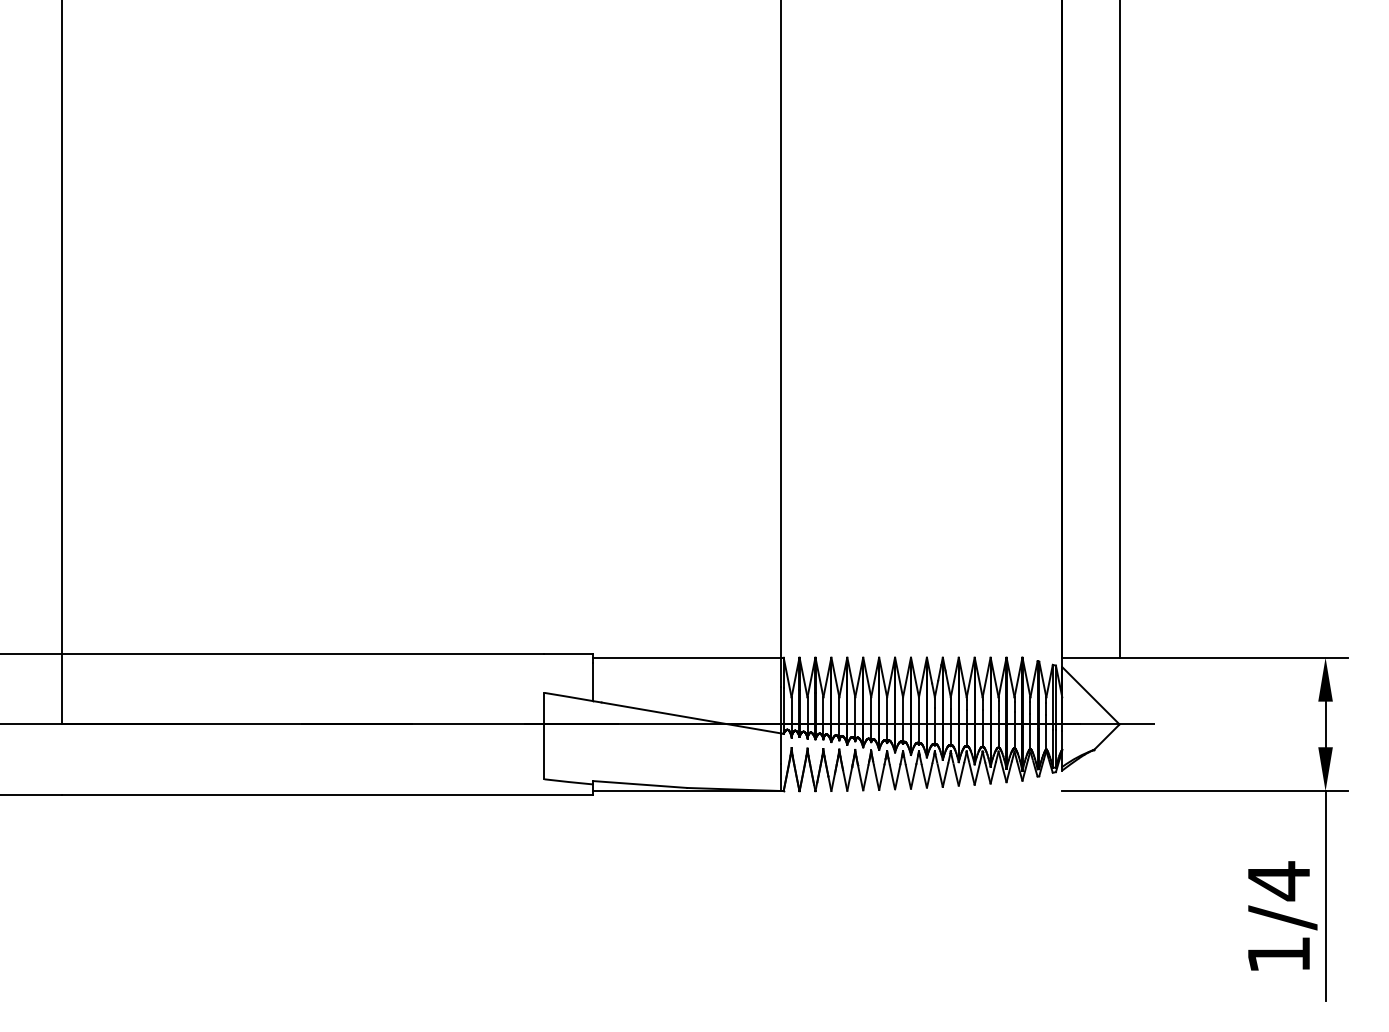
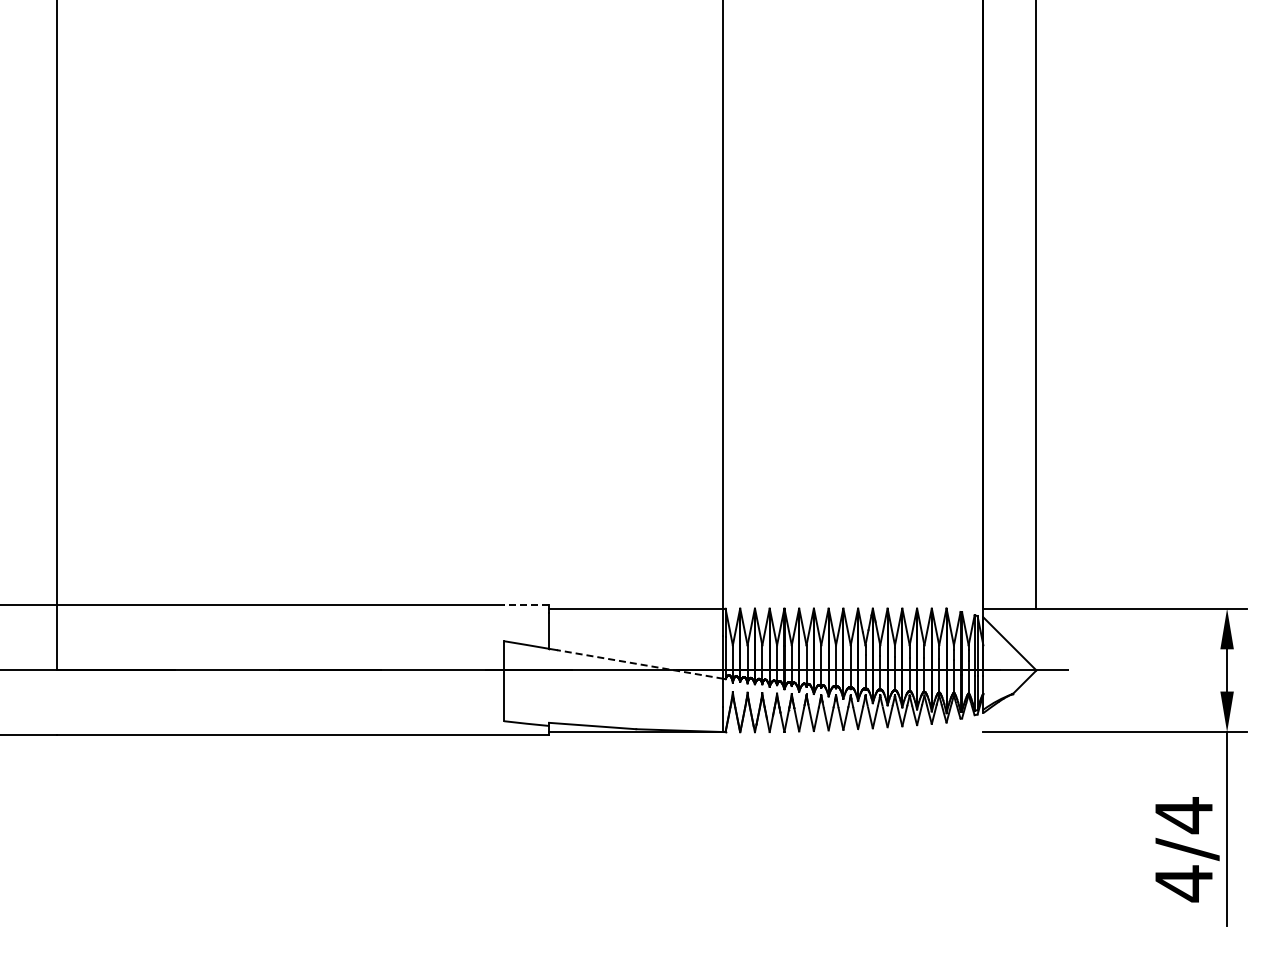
line: (568, 654) -> (526, 605), solid -> dashed
line: (690, 718) -> (639, 664), solid -> dashed
text: (1278, 954) -> (1183, 883), 1/4 -> 4/4

